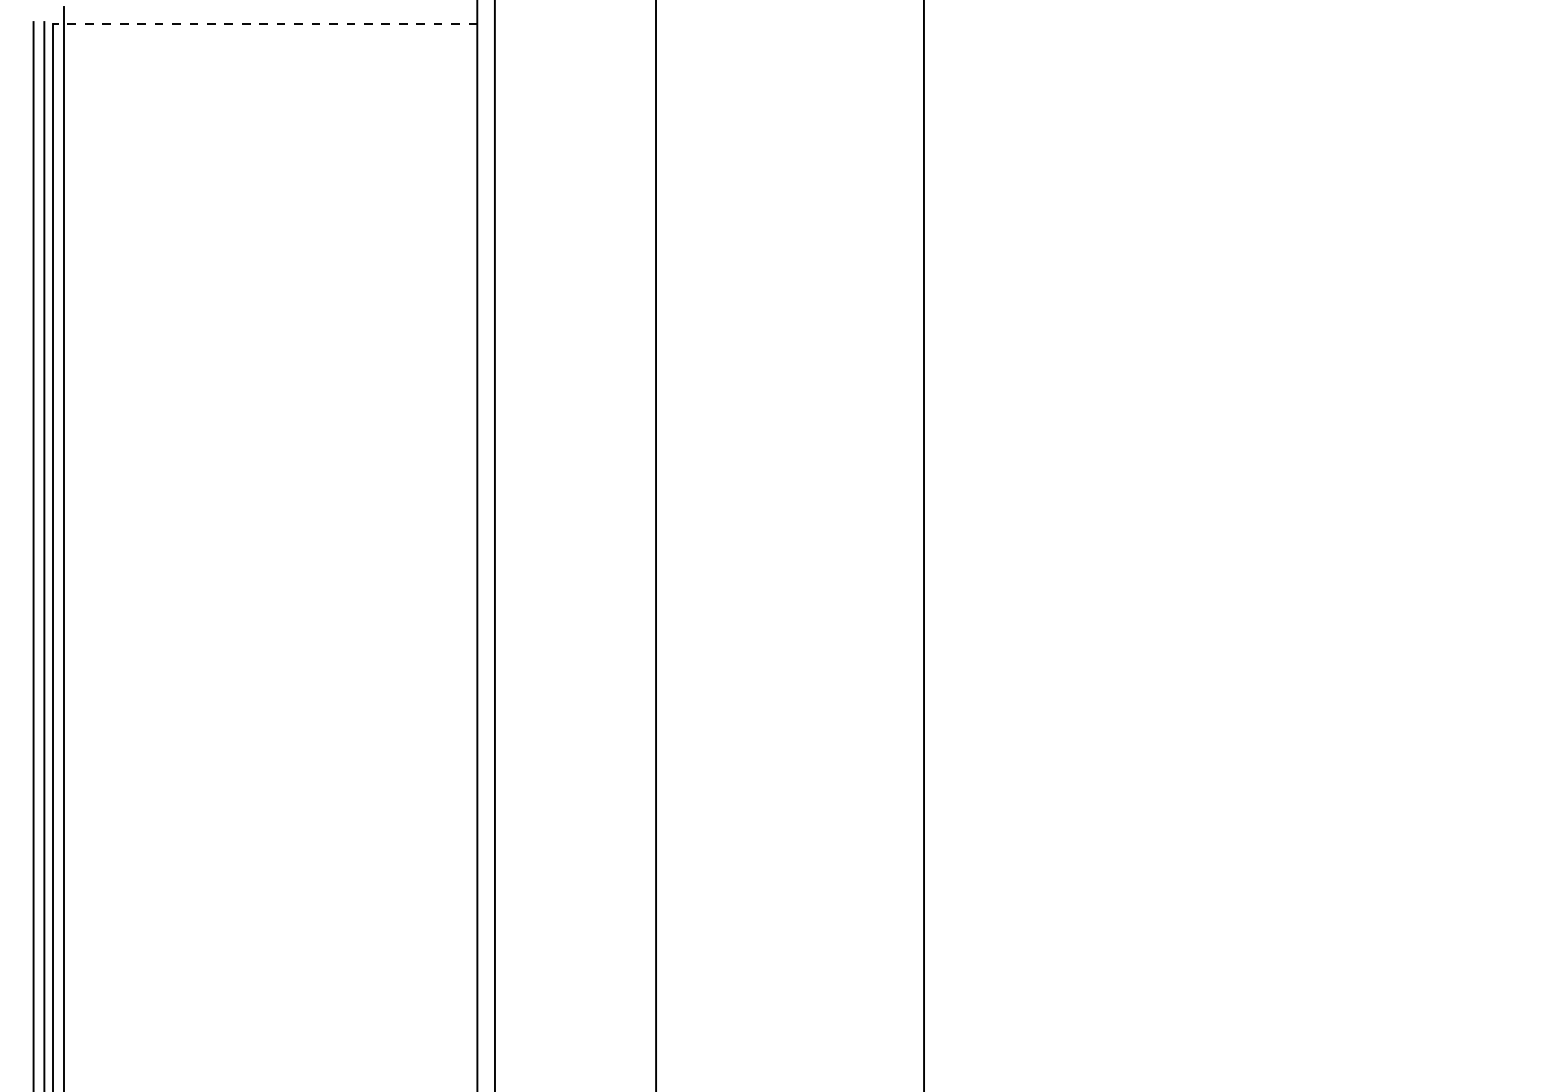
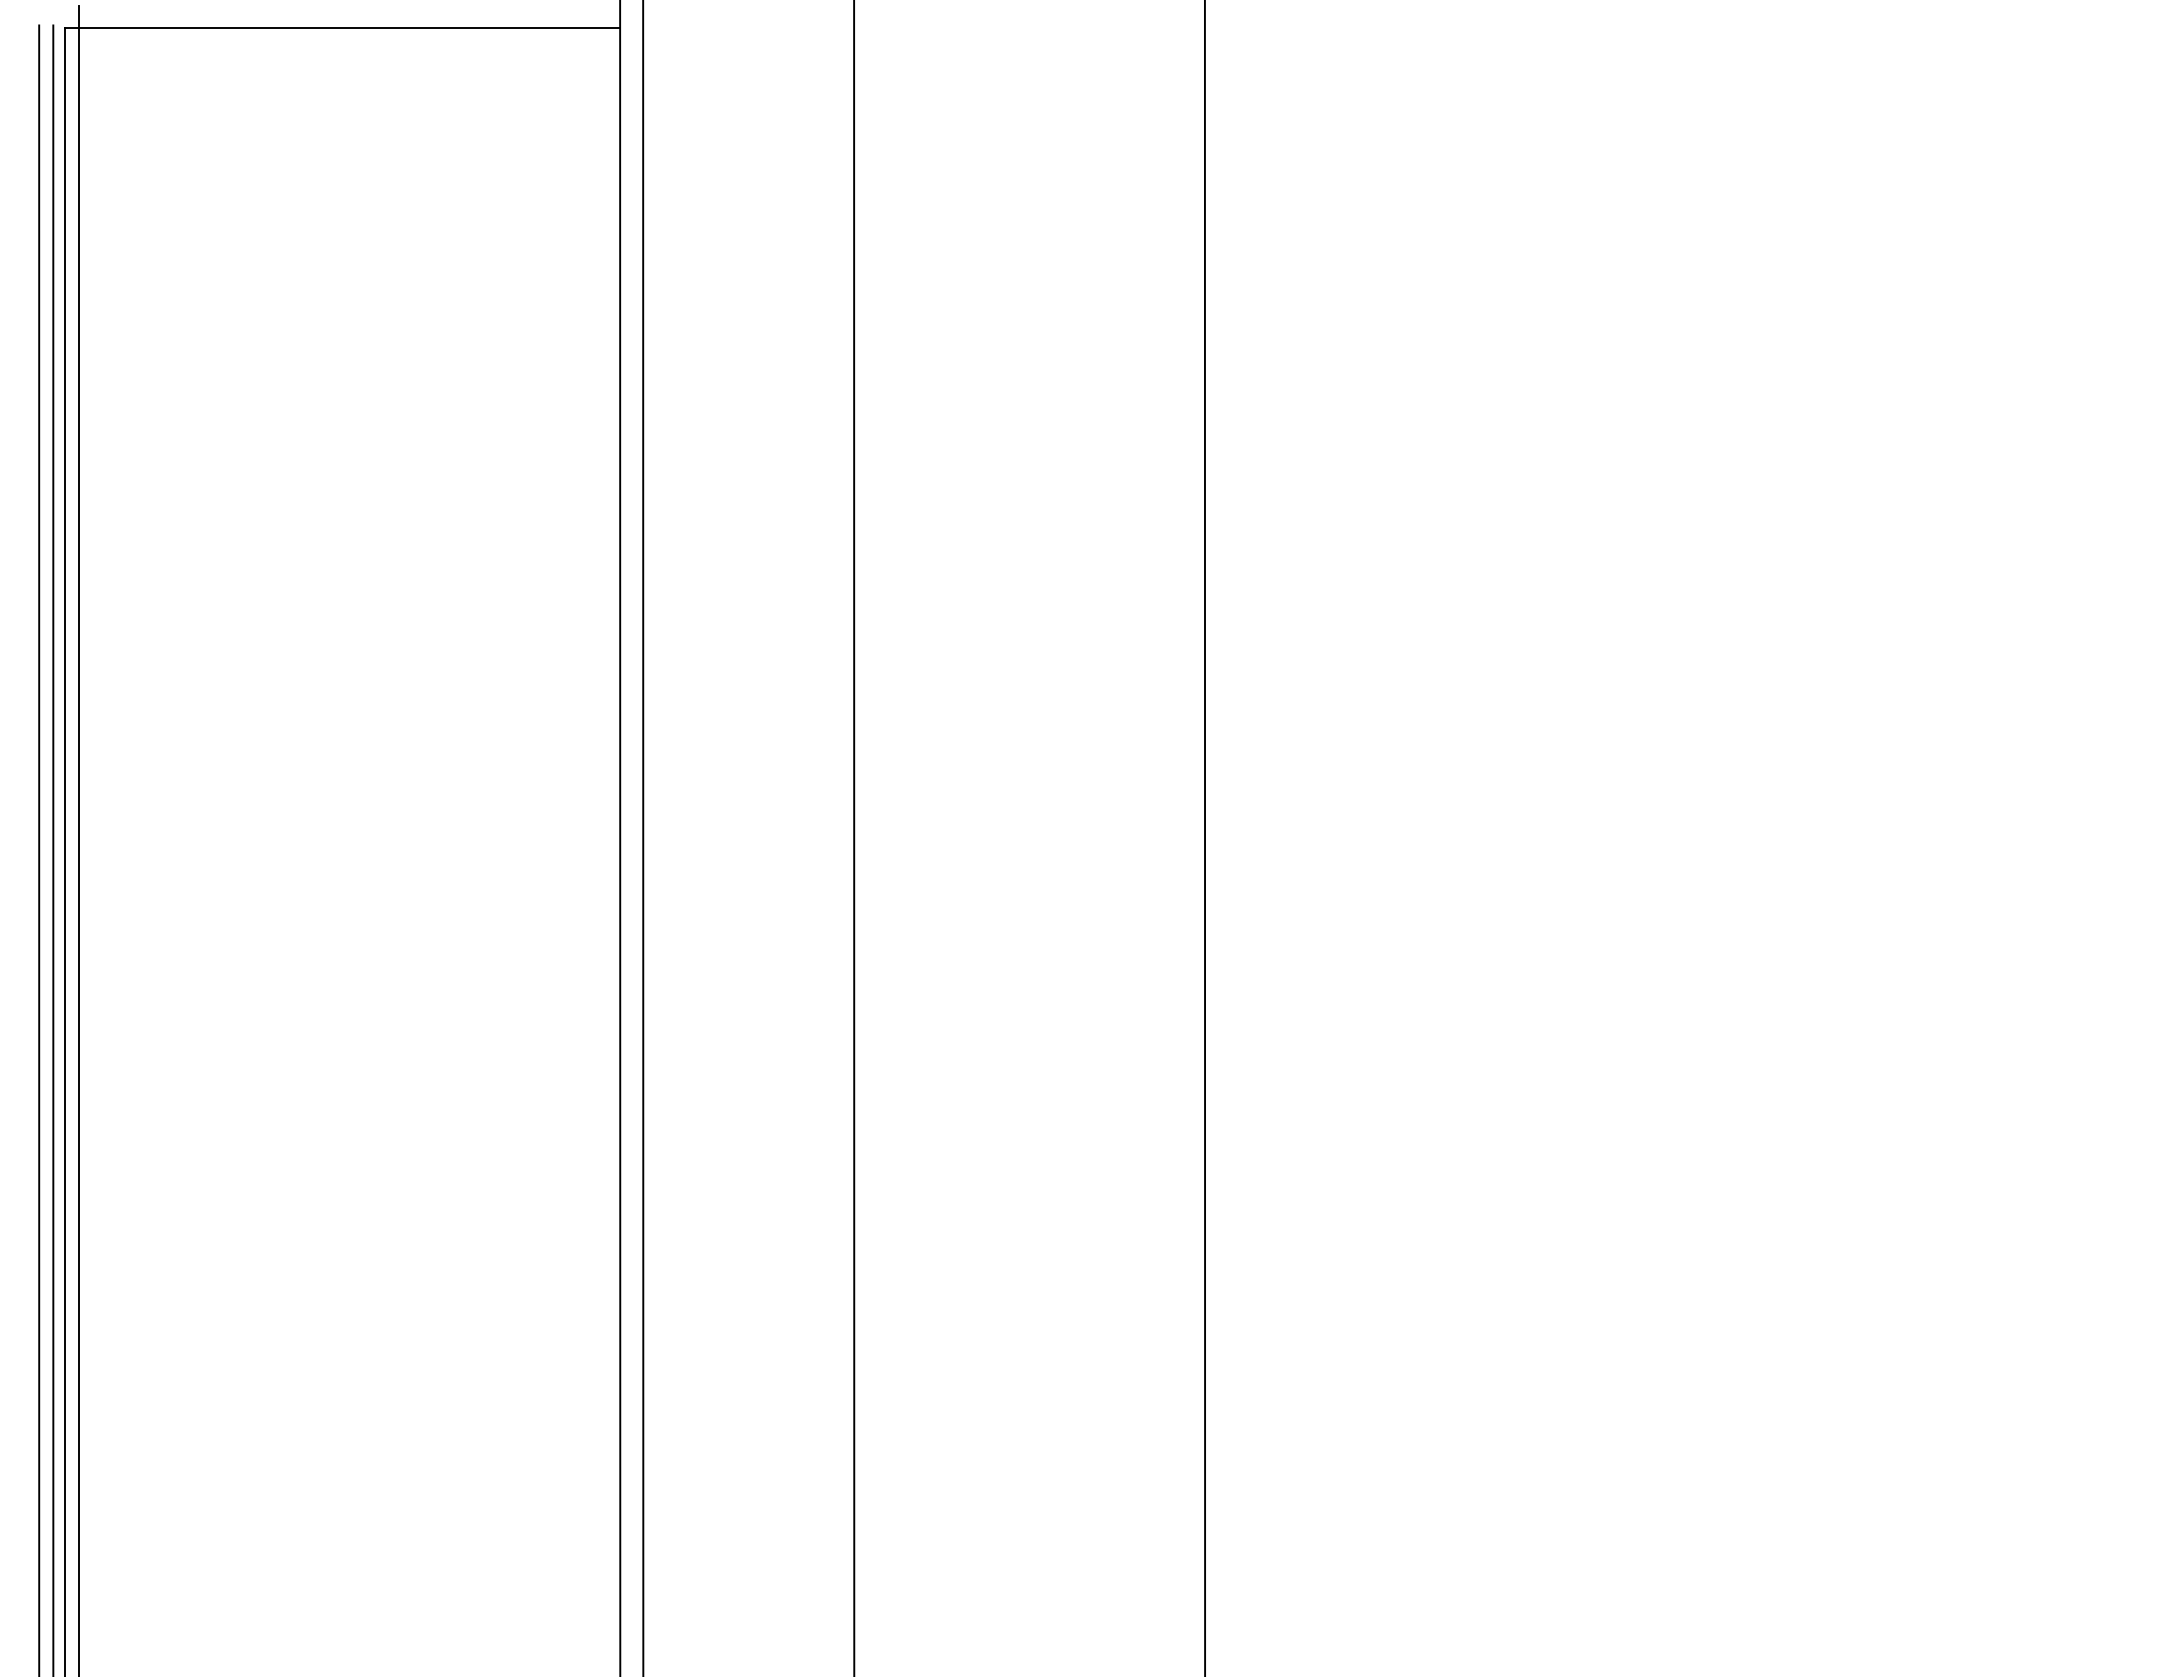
line: (265, 24) -> (342, 28), dashed -> solid

